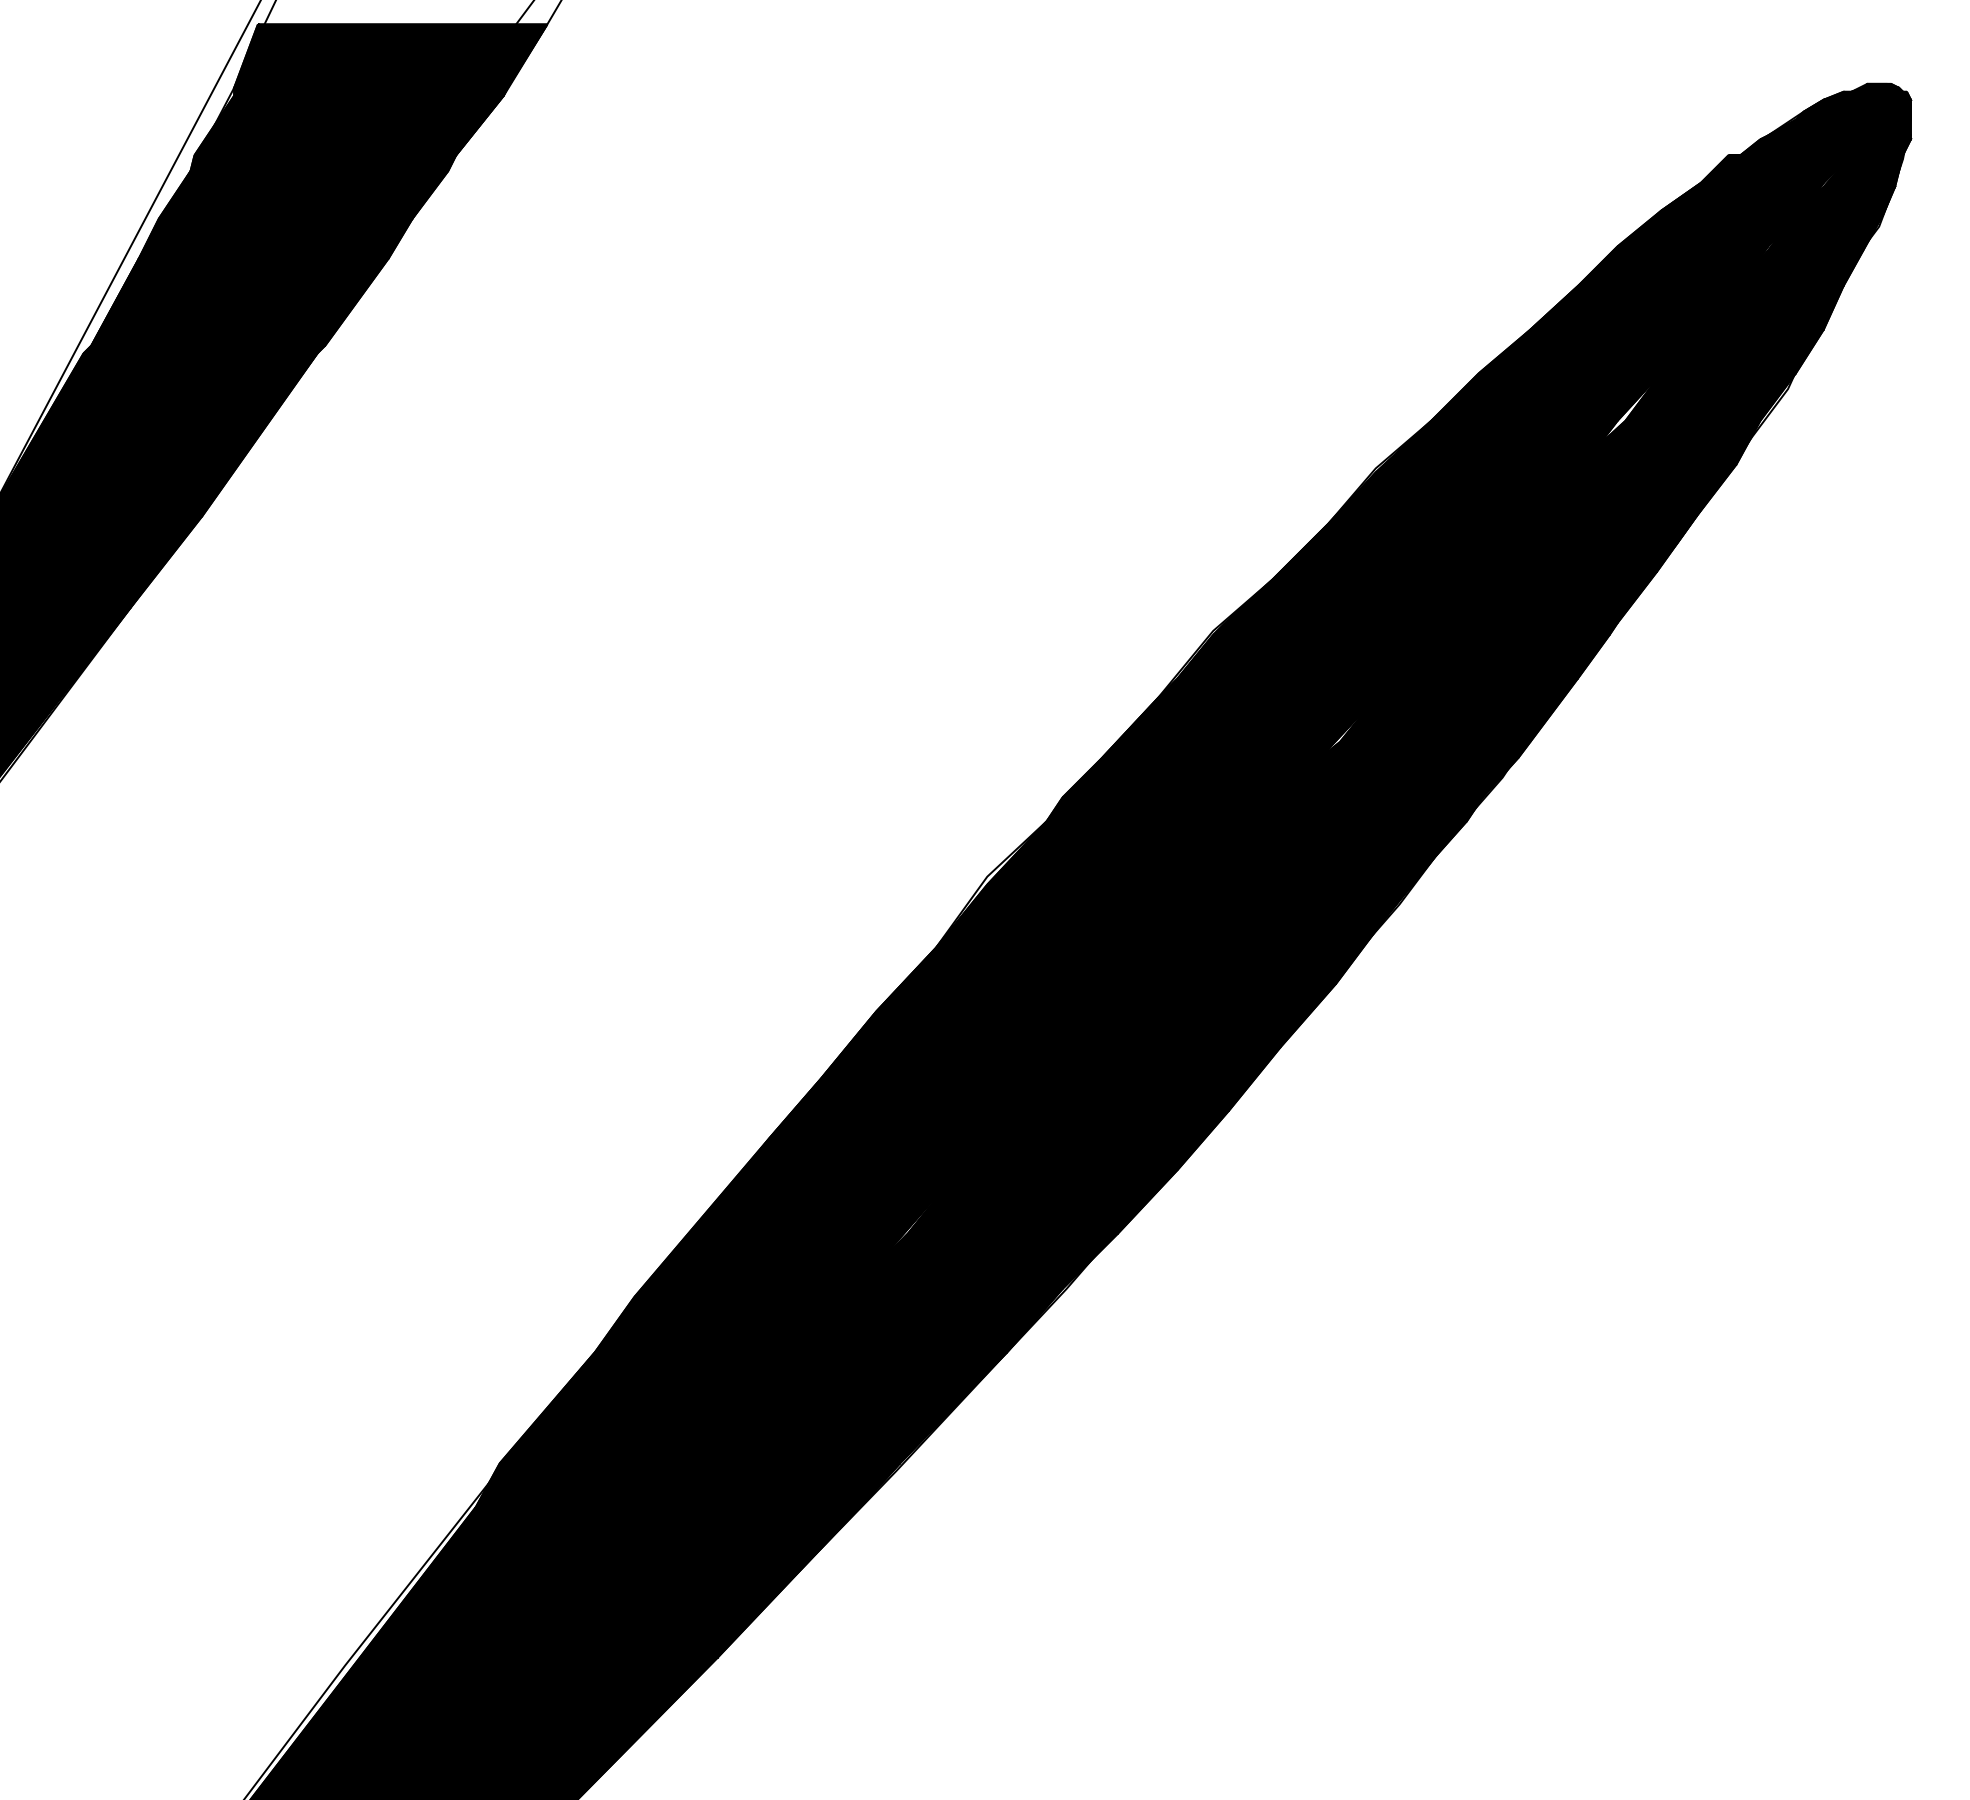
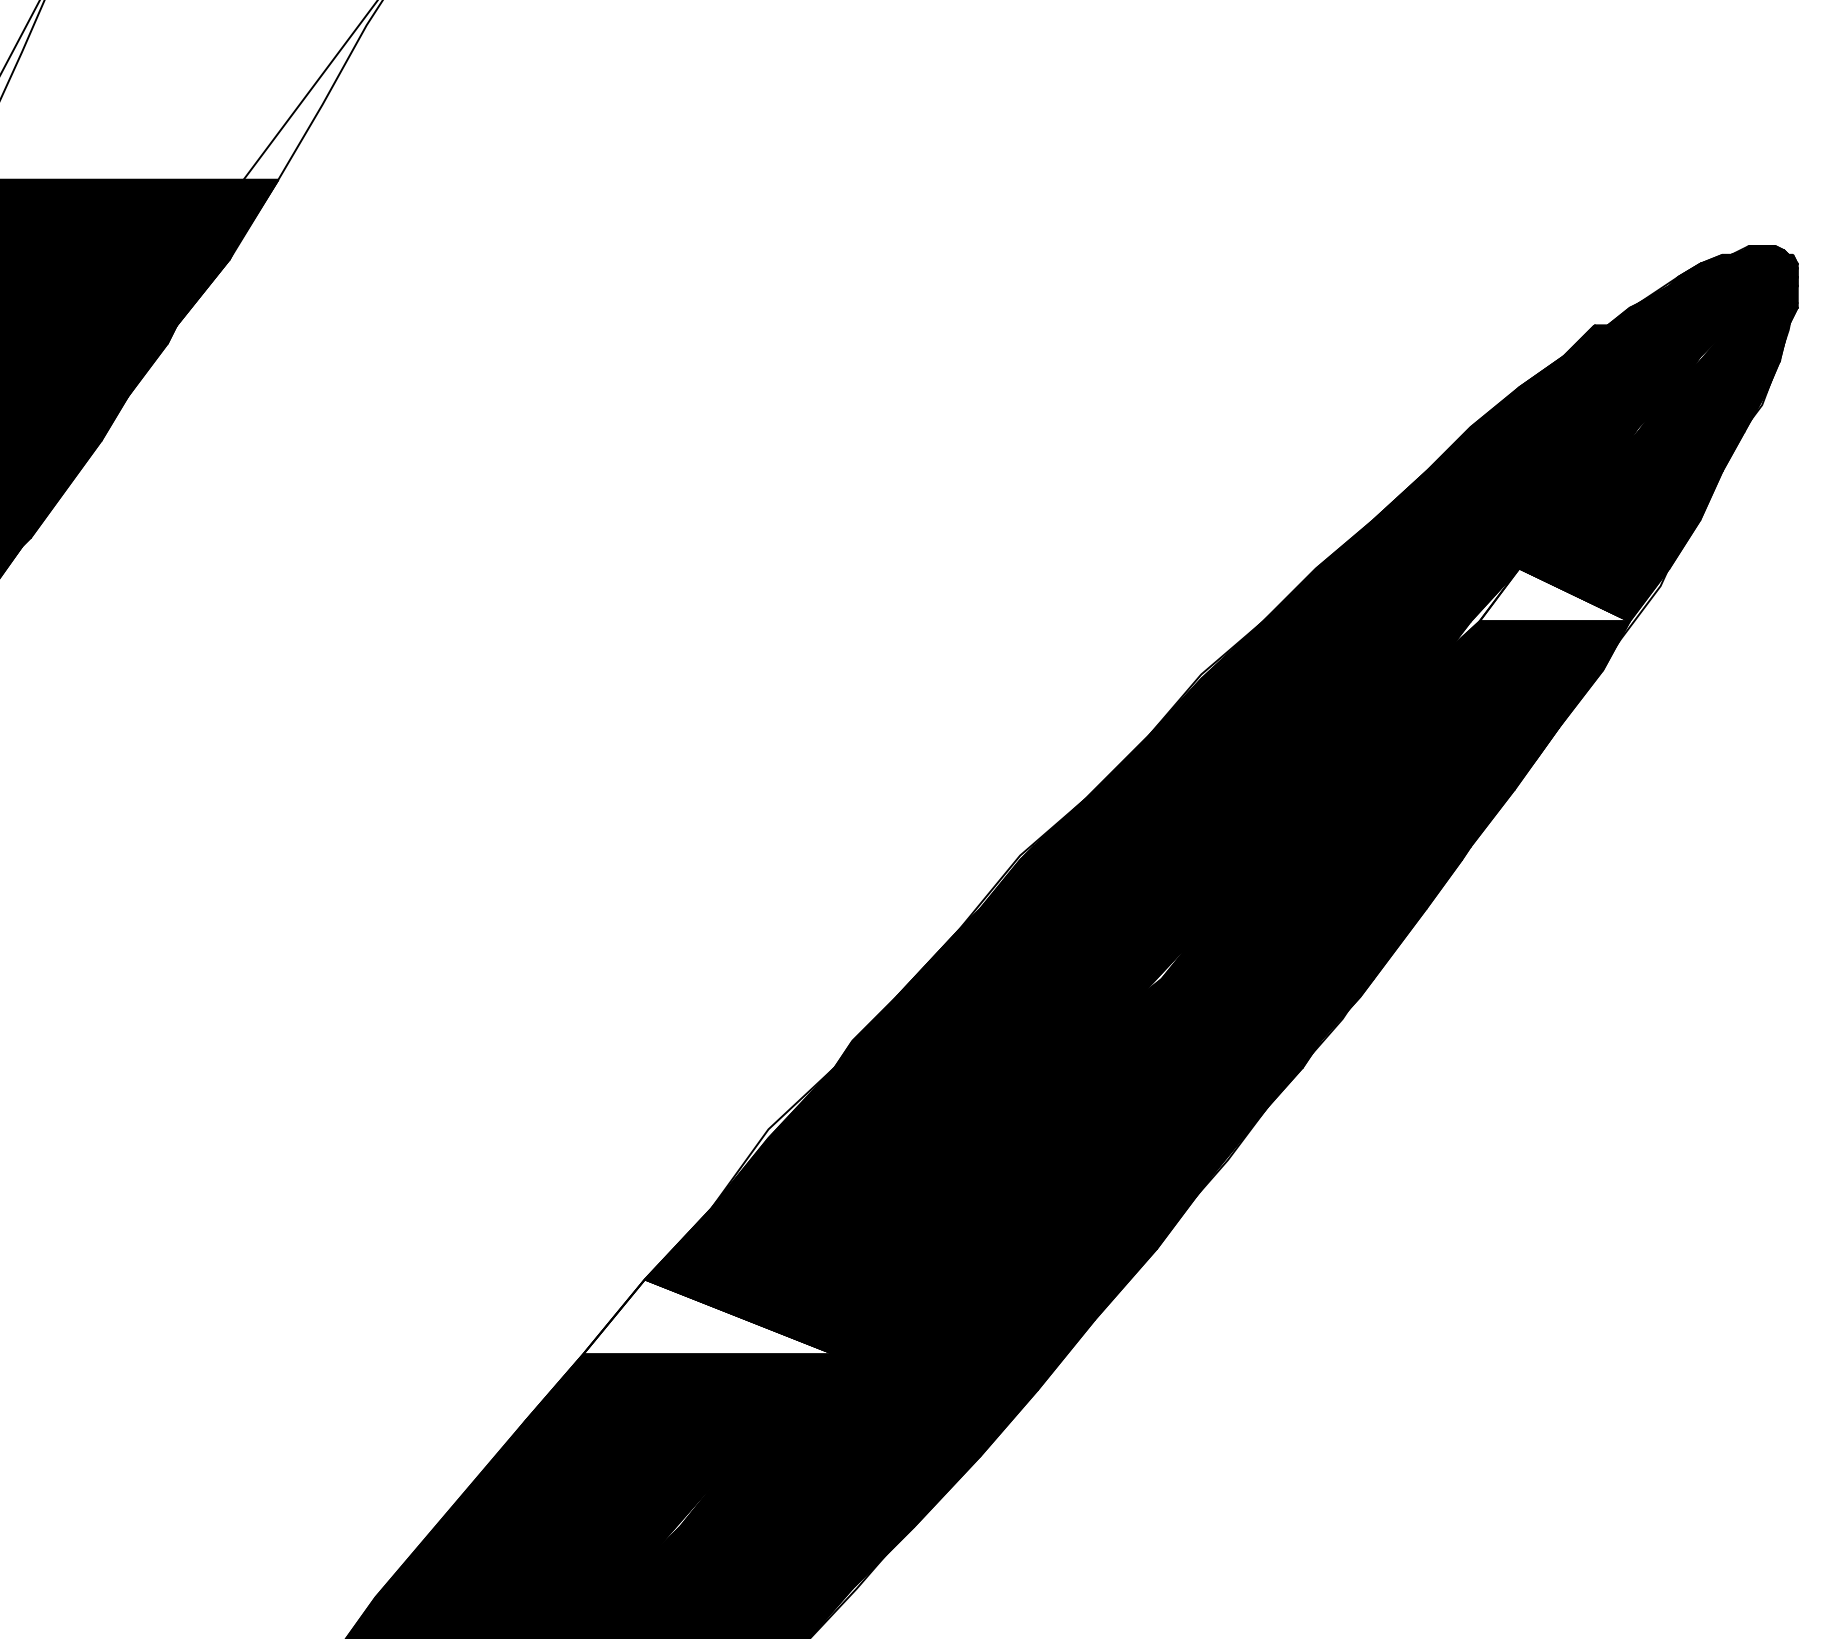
fill: (1692, 396) -> (1554, 594), removed
fill: (933, 1044) -> (708, 1316), removed

